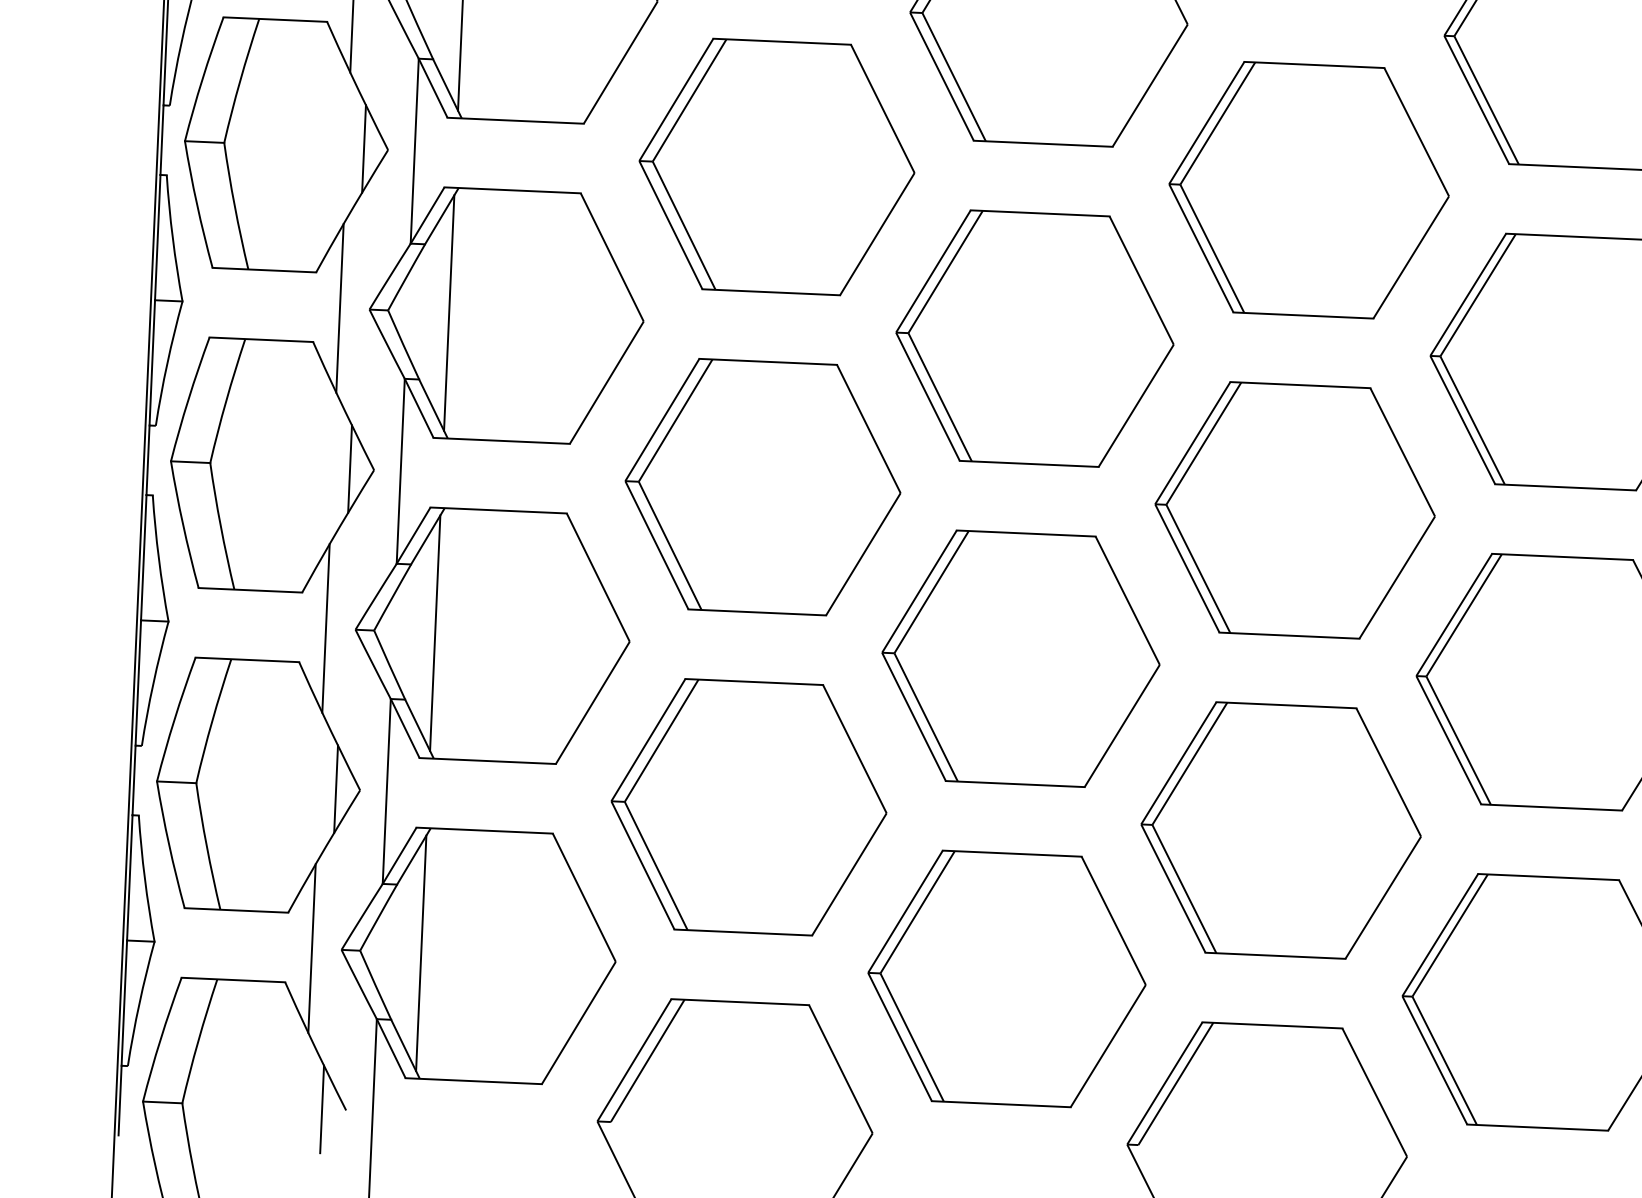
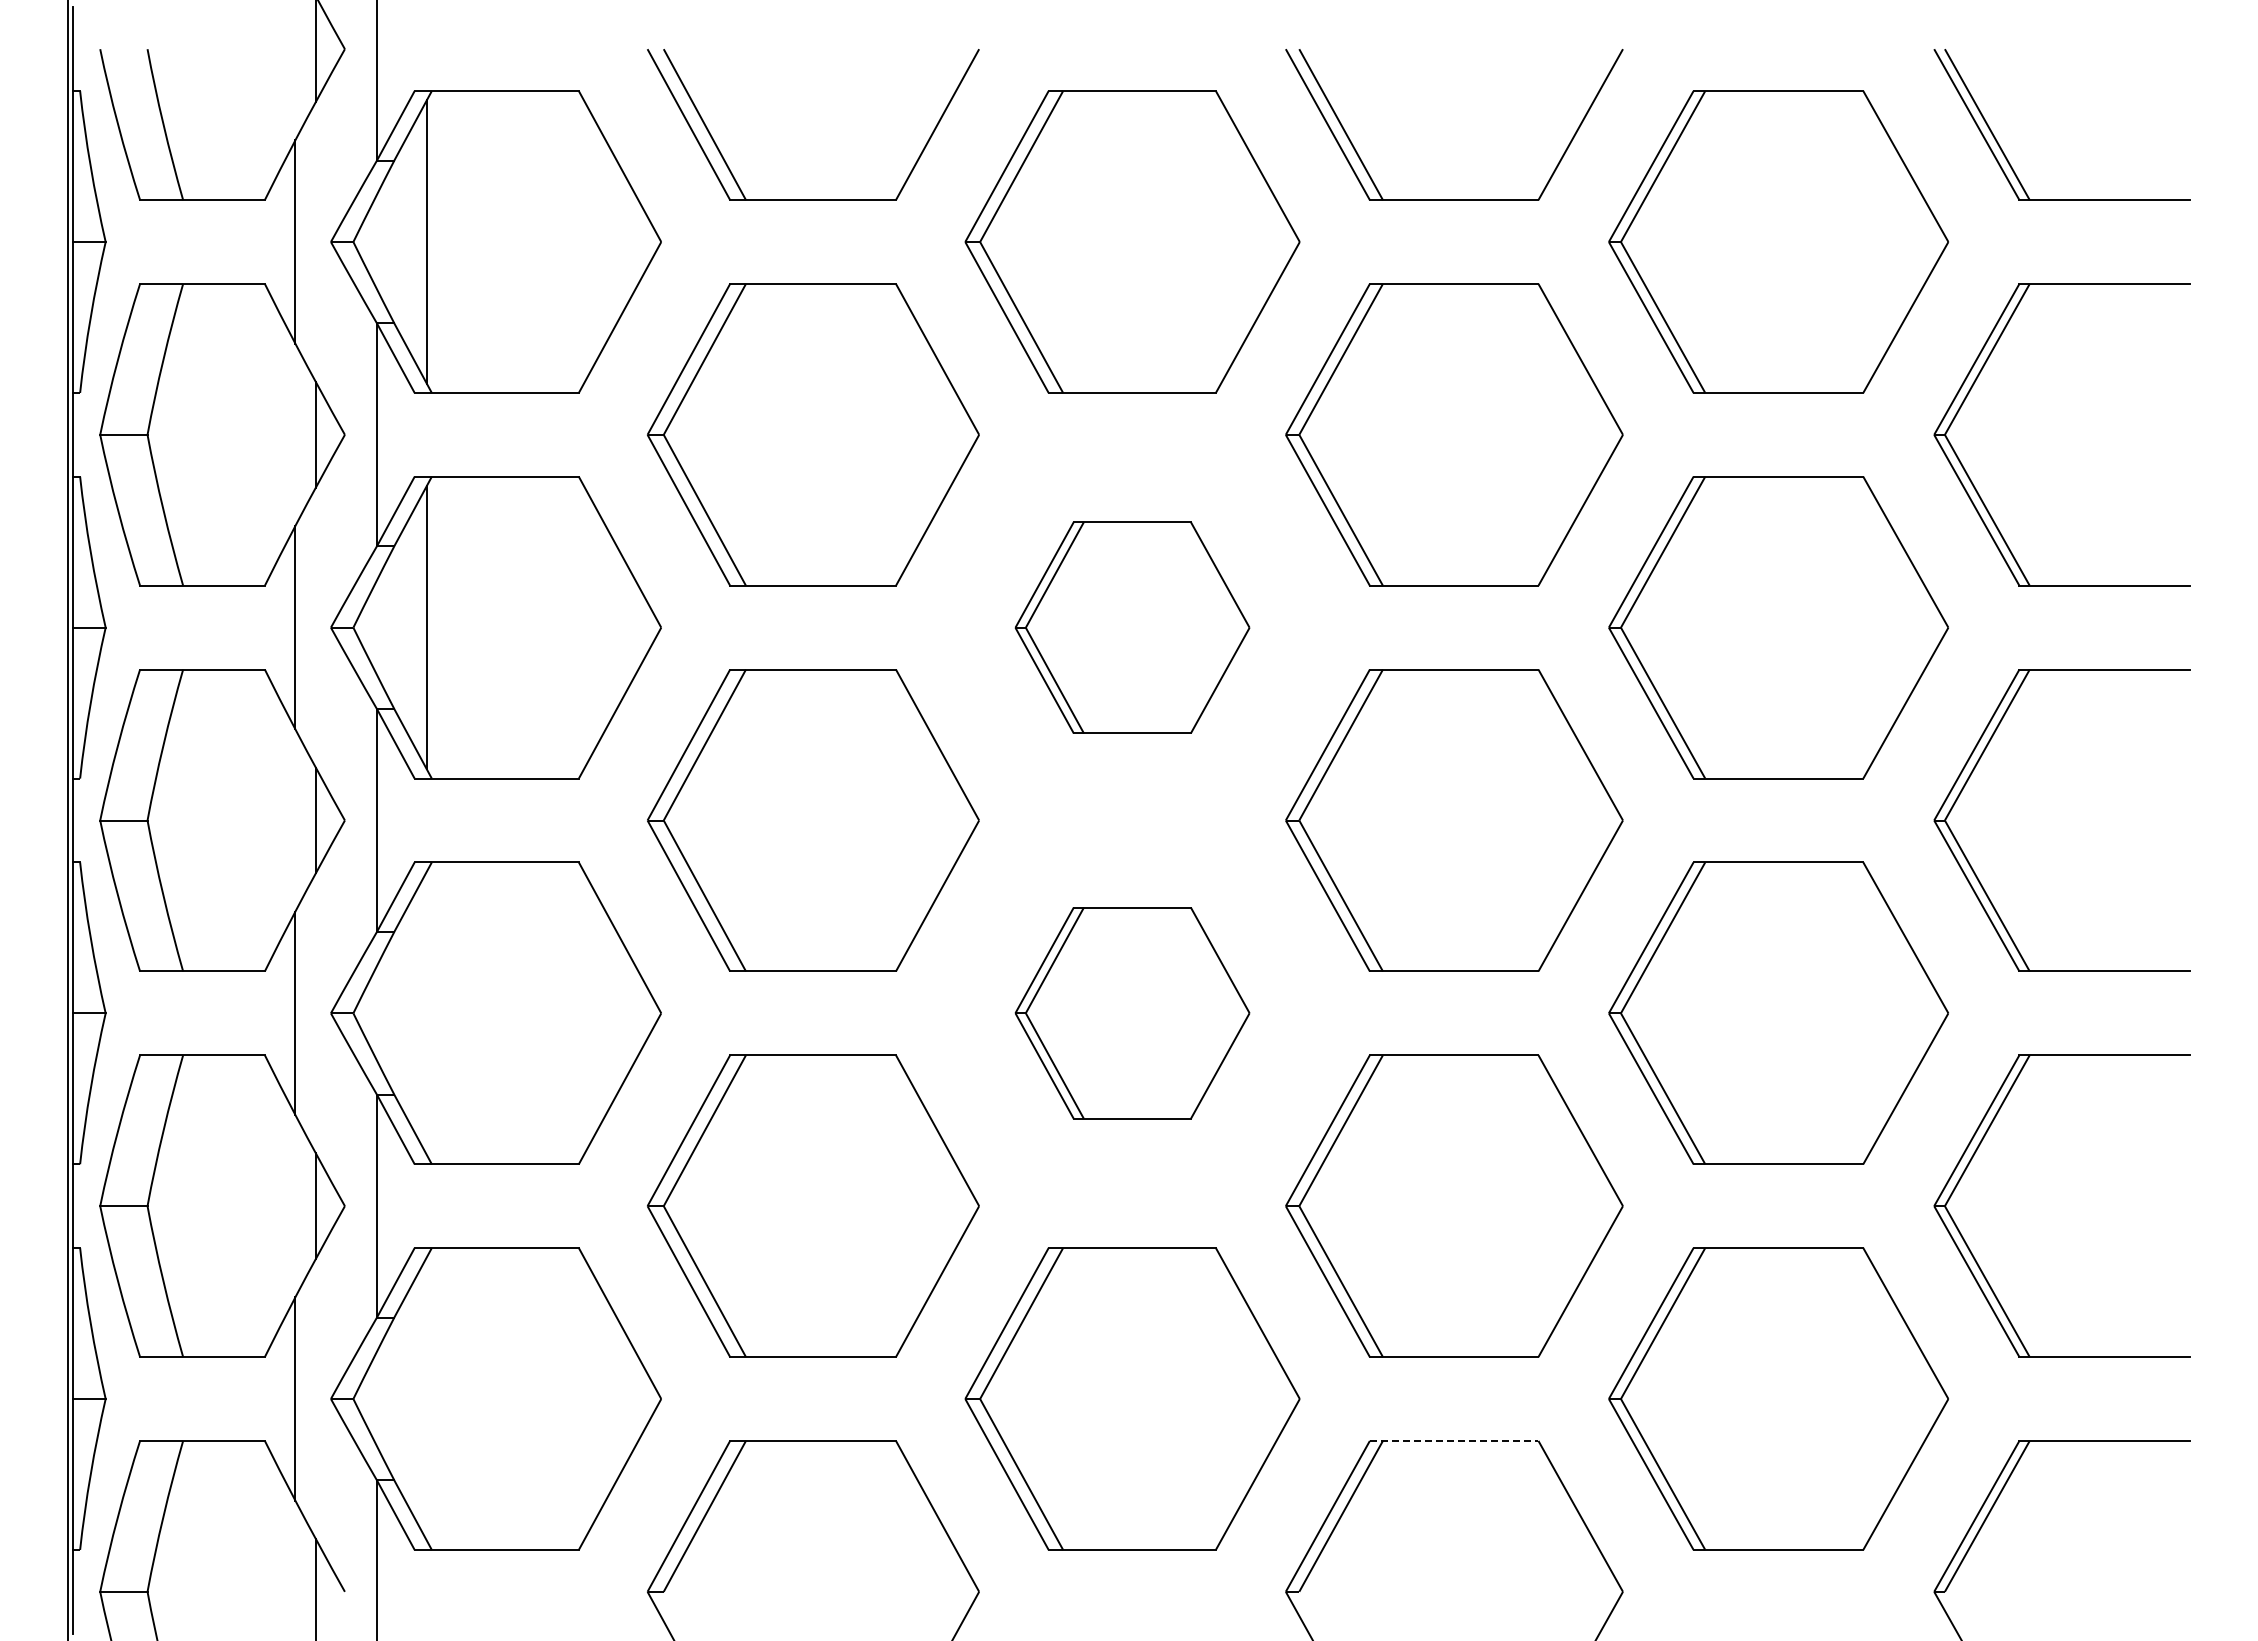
part: (1034, 338) -> (1132, 627), size x0.7
line: (434, 633) -> (426, 1013), removed
part: (1020, 658) -> (1132, 1012), size x0.7
line: (420, 952) -> (426, 1398), removed
line: (1272, 1025) -> (1454, 1440), solid -> dashed

